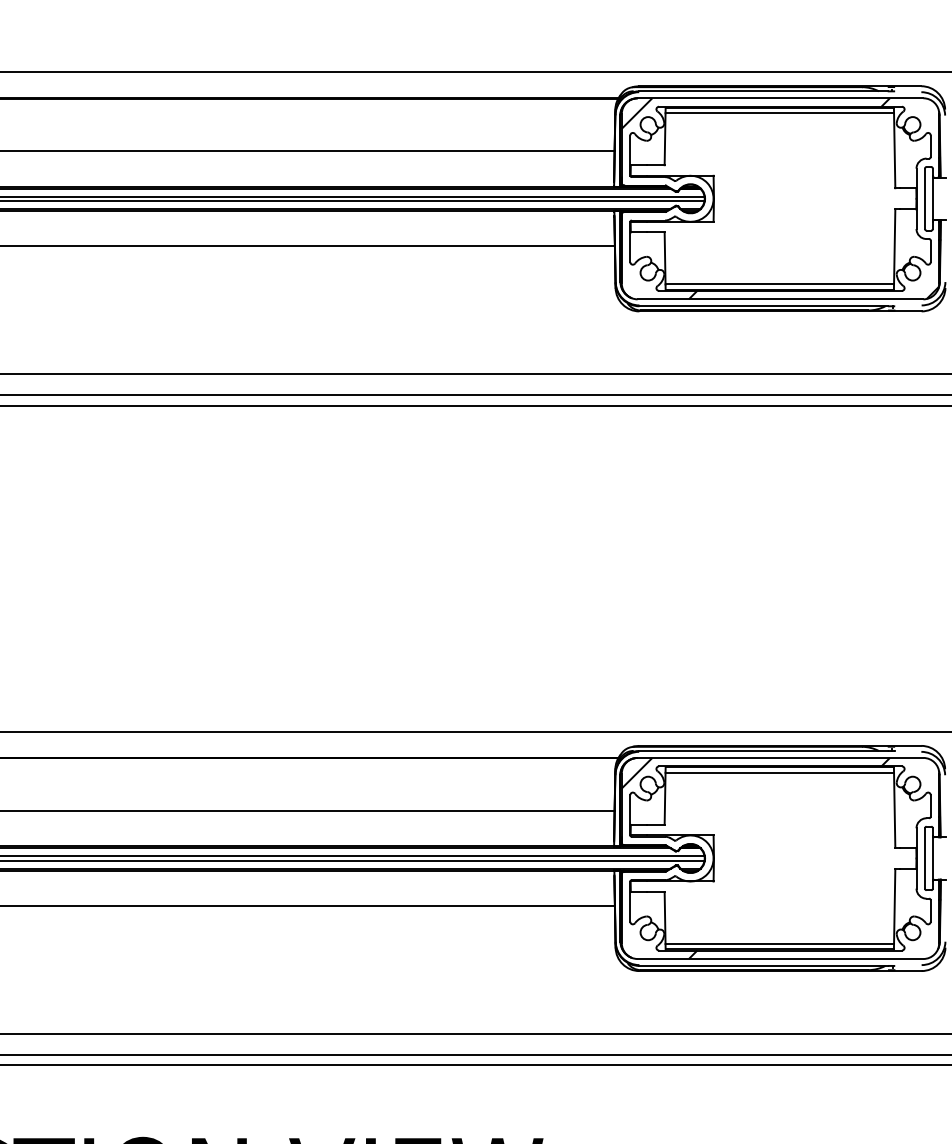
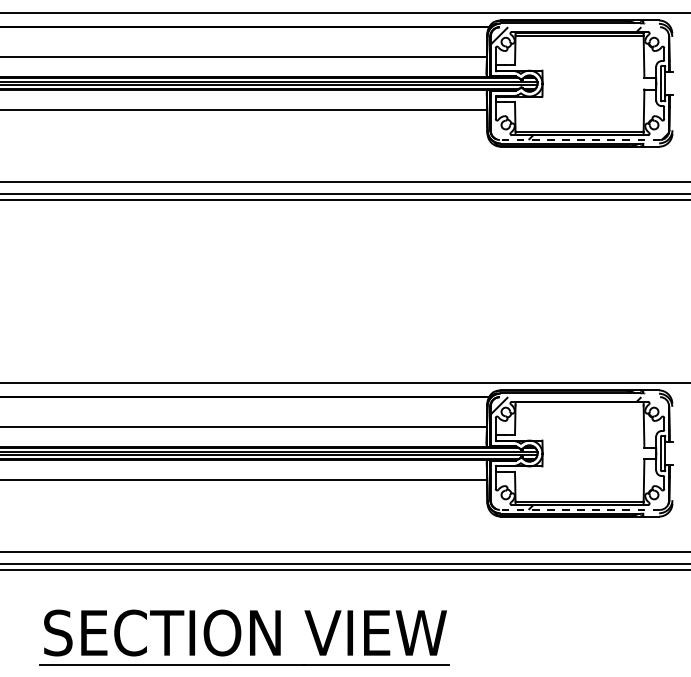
line: (779, 98) -> (579, 27), removed
line: (779, 298) -> (579, 139), solid -> dashed
line: (779, 758) -> (579, 397), removed
line: (779, 772) -> (579, 405), removed
line: (779, 958) -> (579, 509), solid -> dashed

